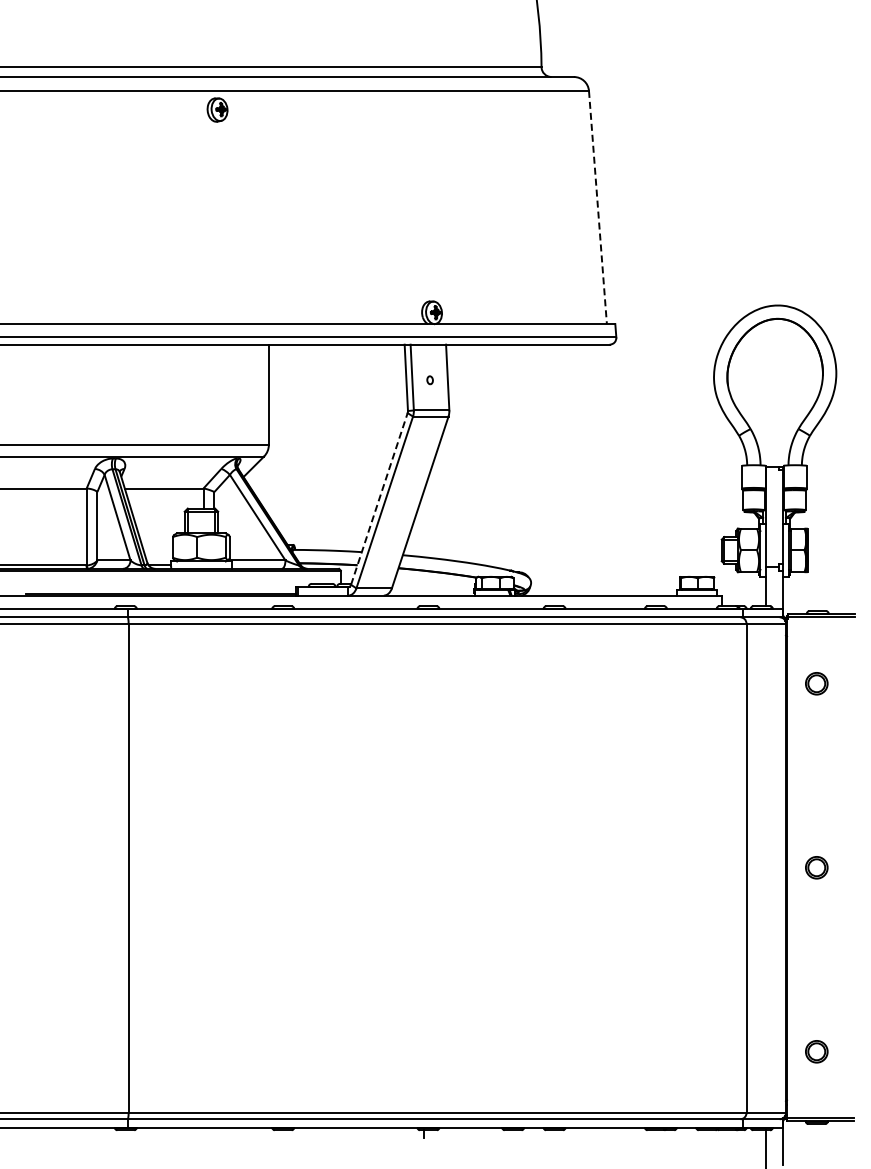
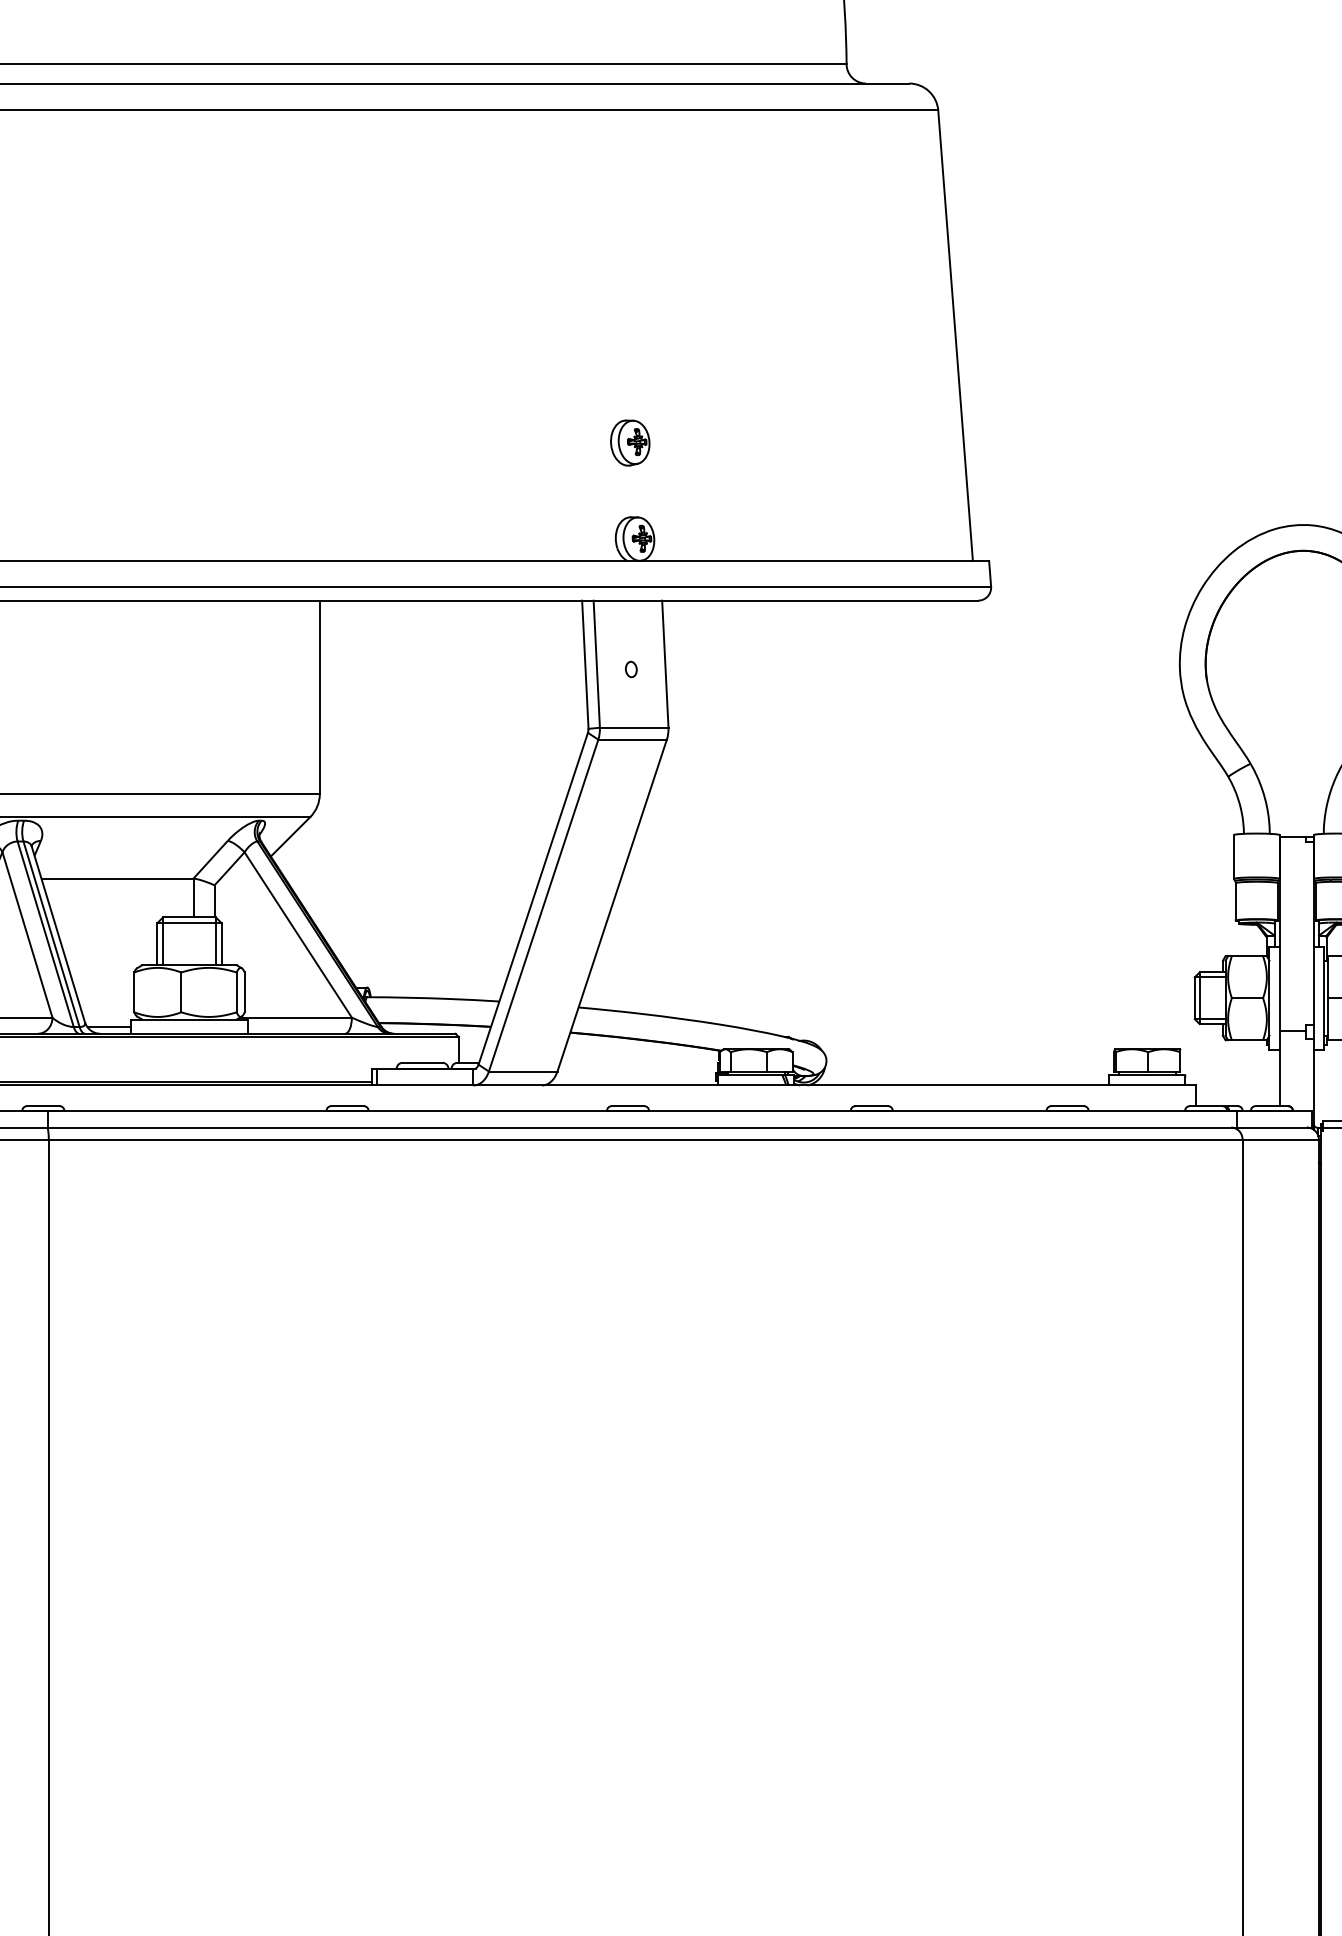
part: (217, 109) -> (630, 441), moved
line: (597, 207) -> (954, 335), dashed -> solid
line: (379, 498) -> (533, 897), dashed -> solid

